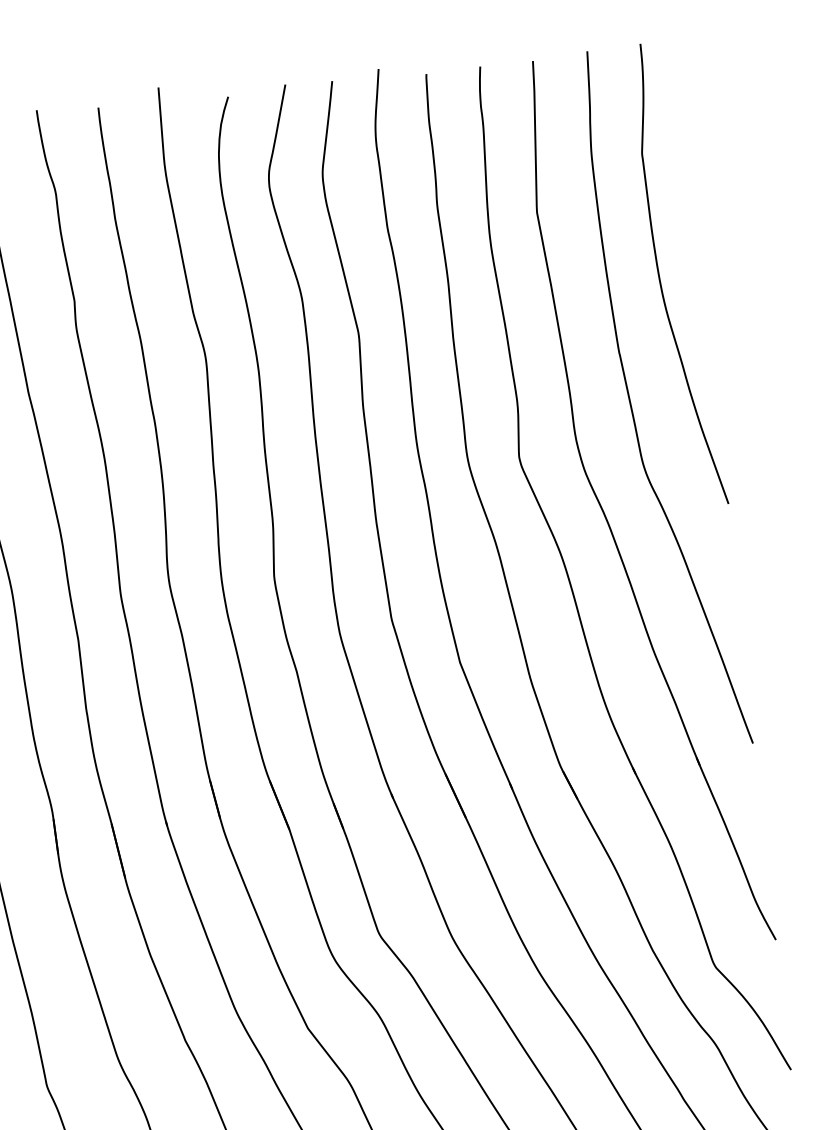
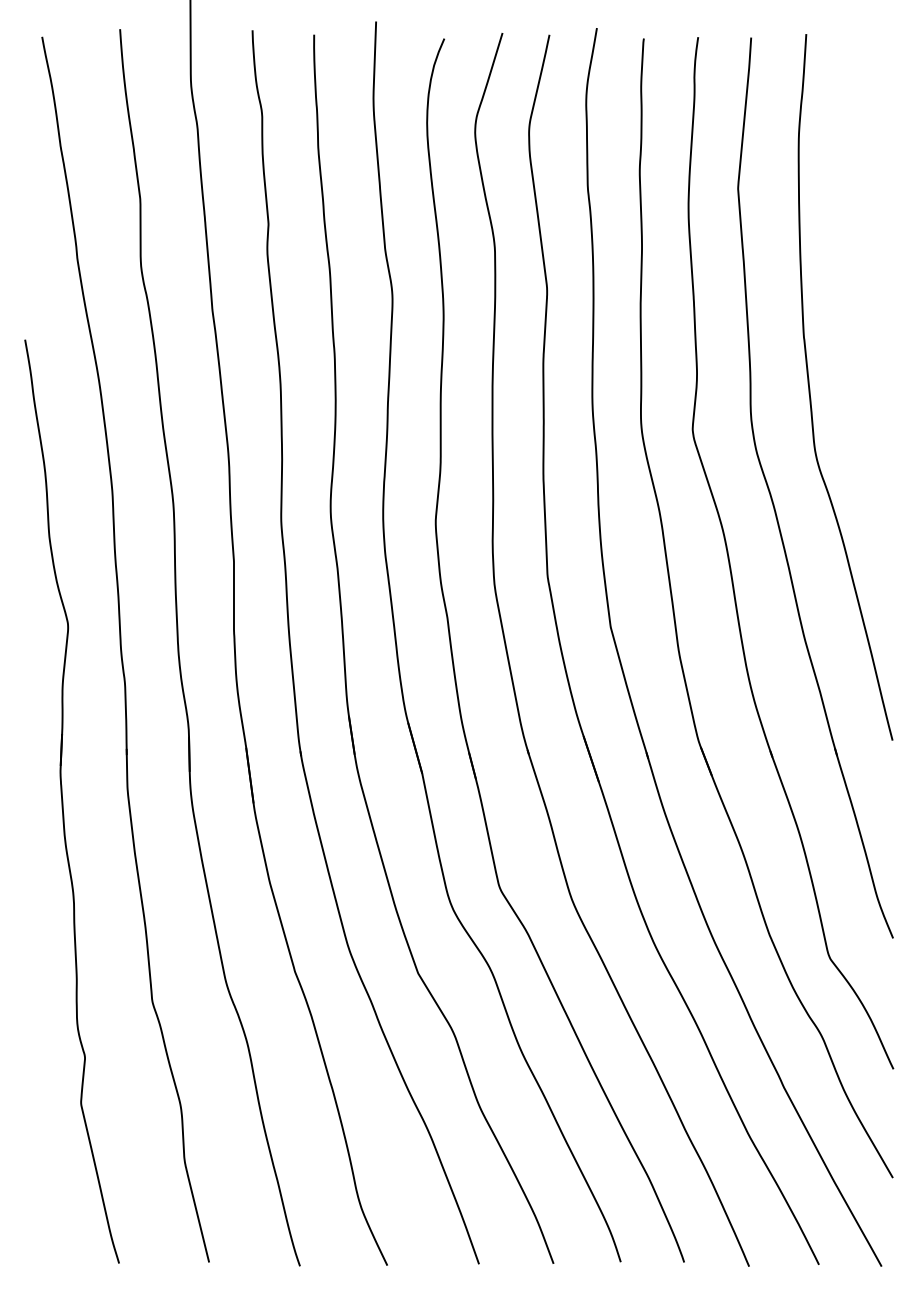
curve: (660, 276) -> (853, 266), removed

